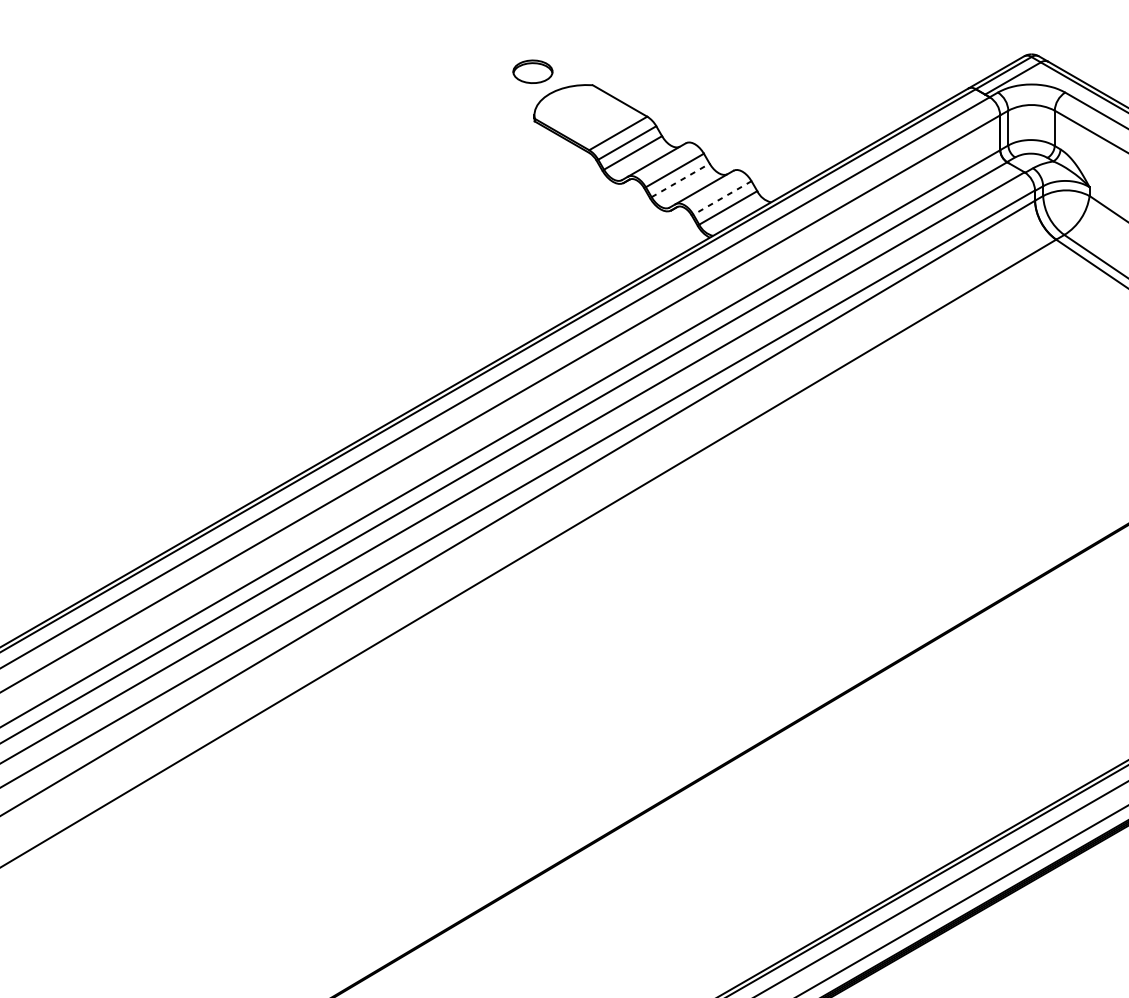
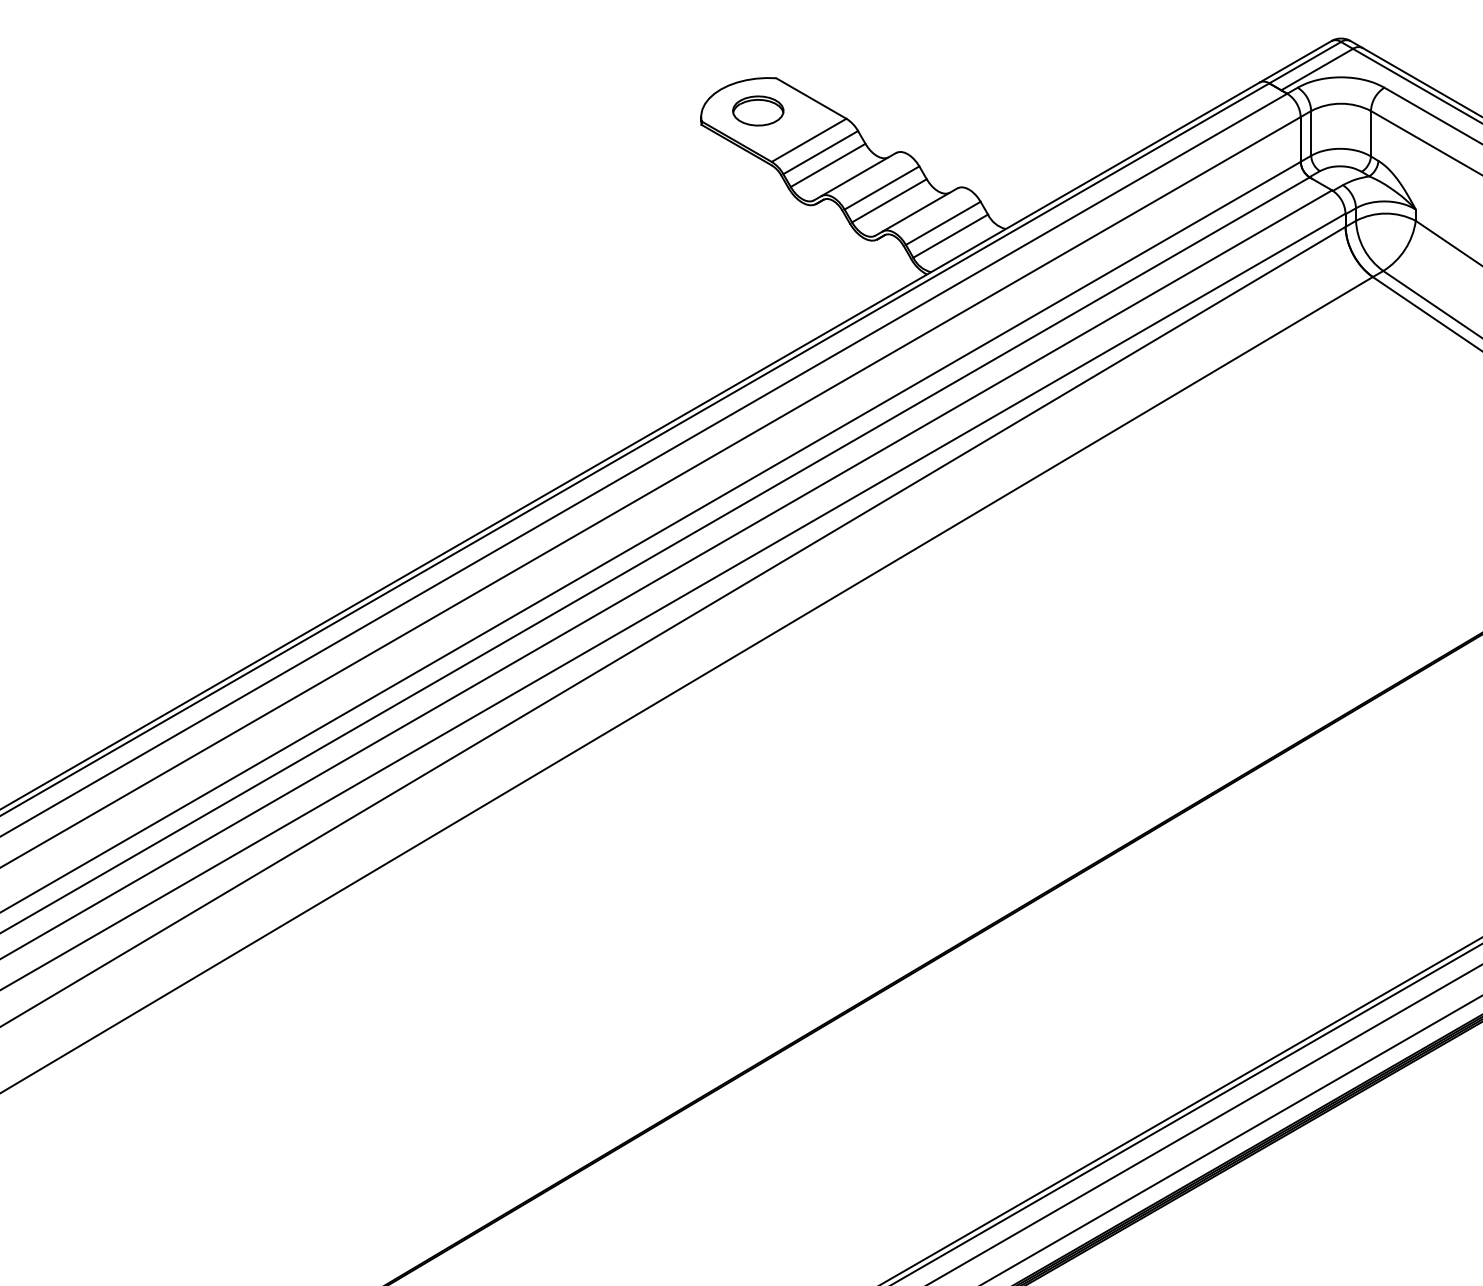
part: (533, 71) -> (758, 110), moved
line: (680, 180) -> (889, 200), dashed -> solid
line: (721, 198) -> (942, 223), dashed -> solid

